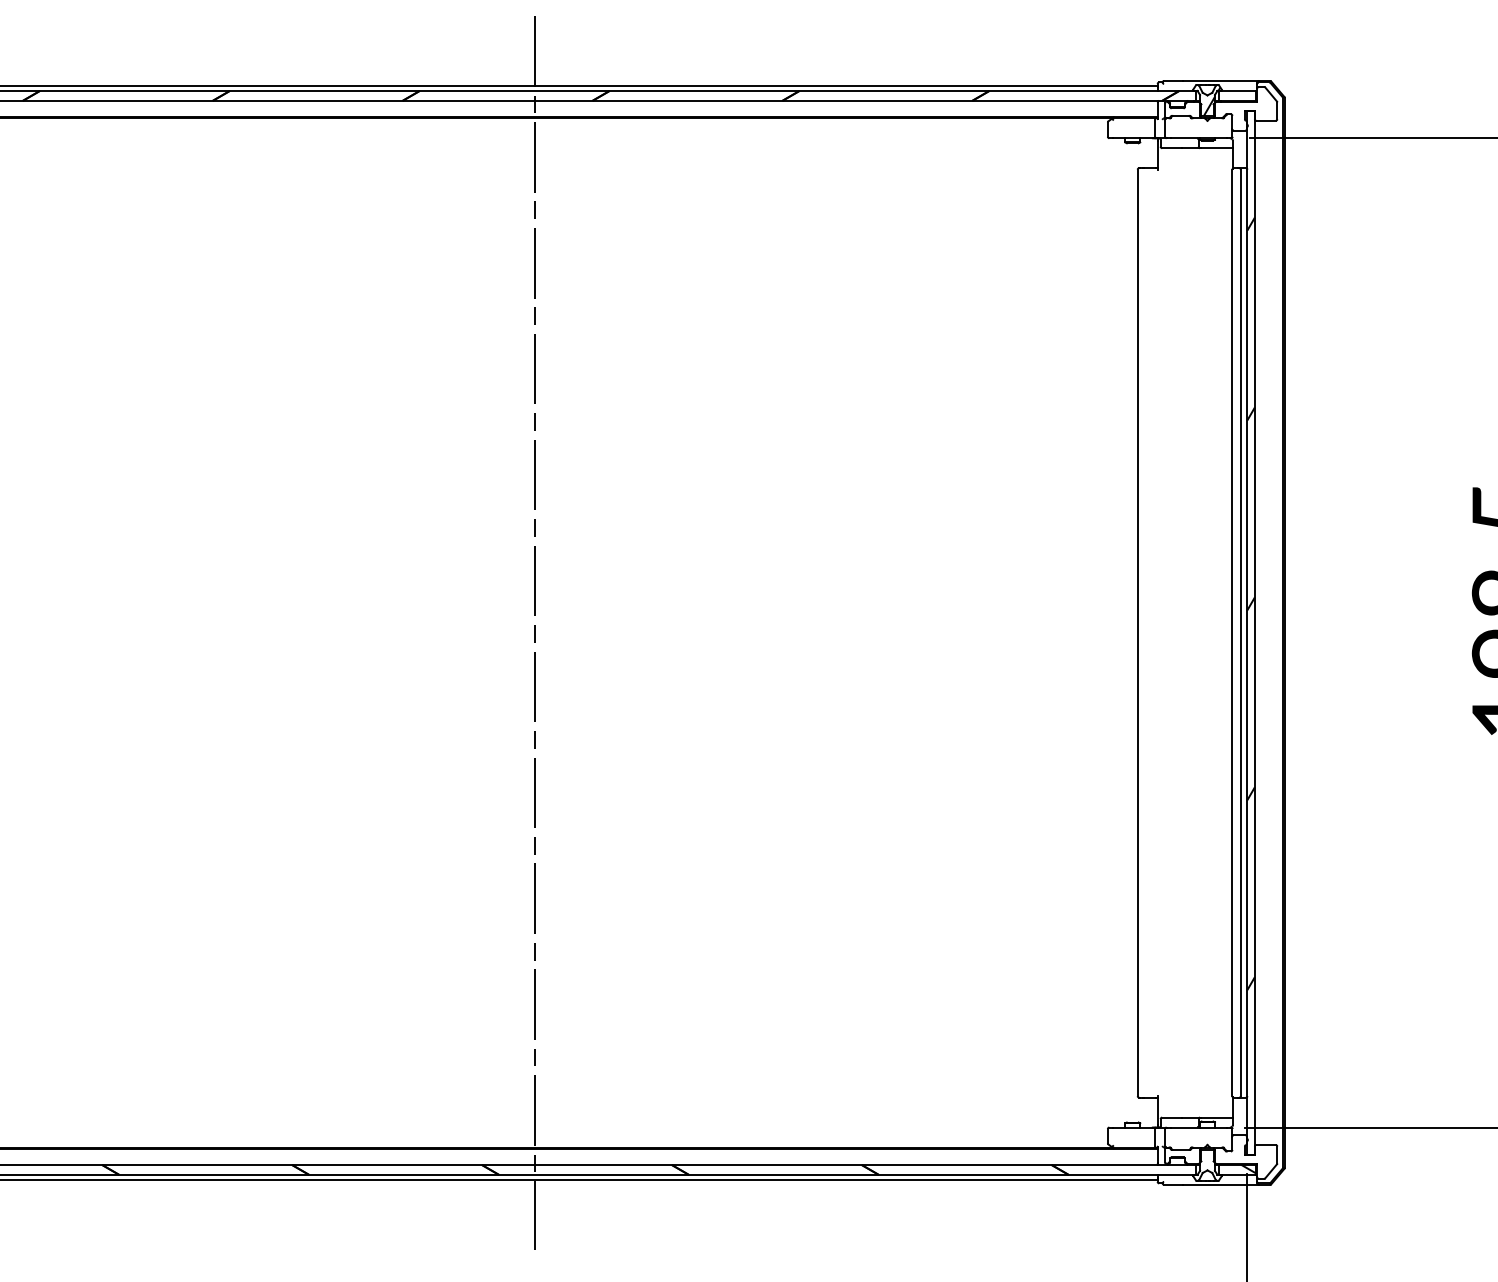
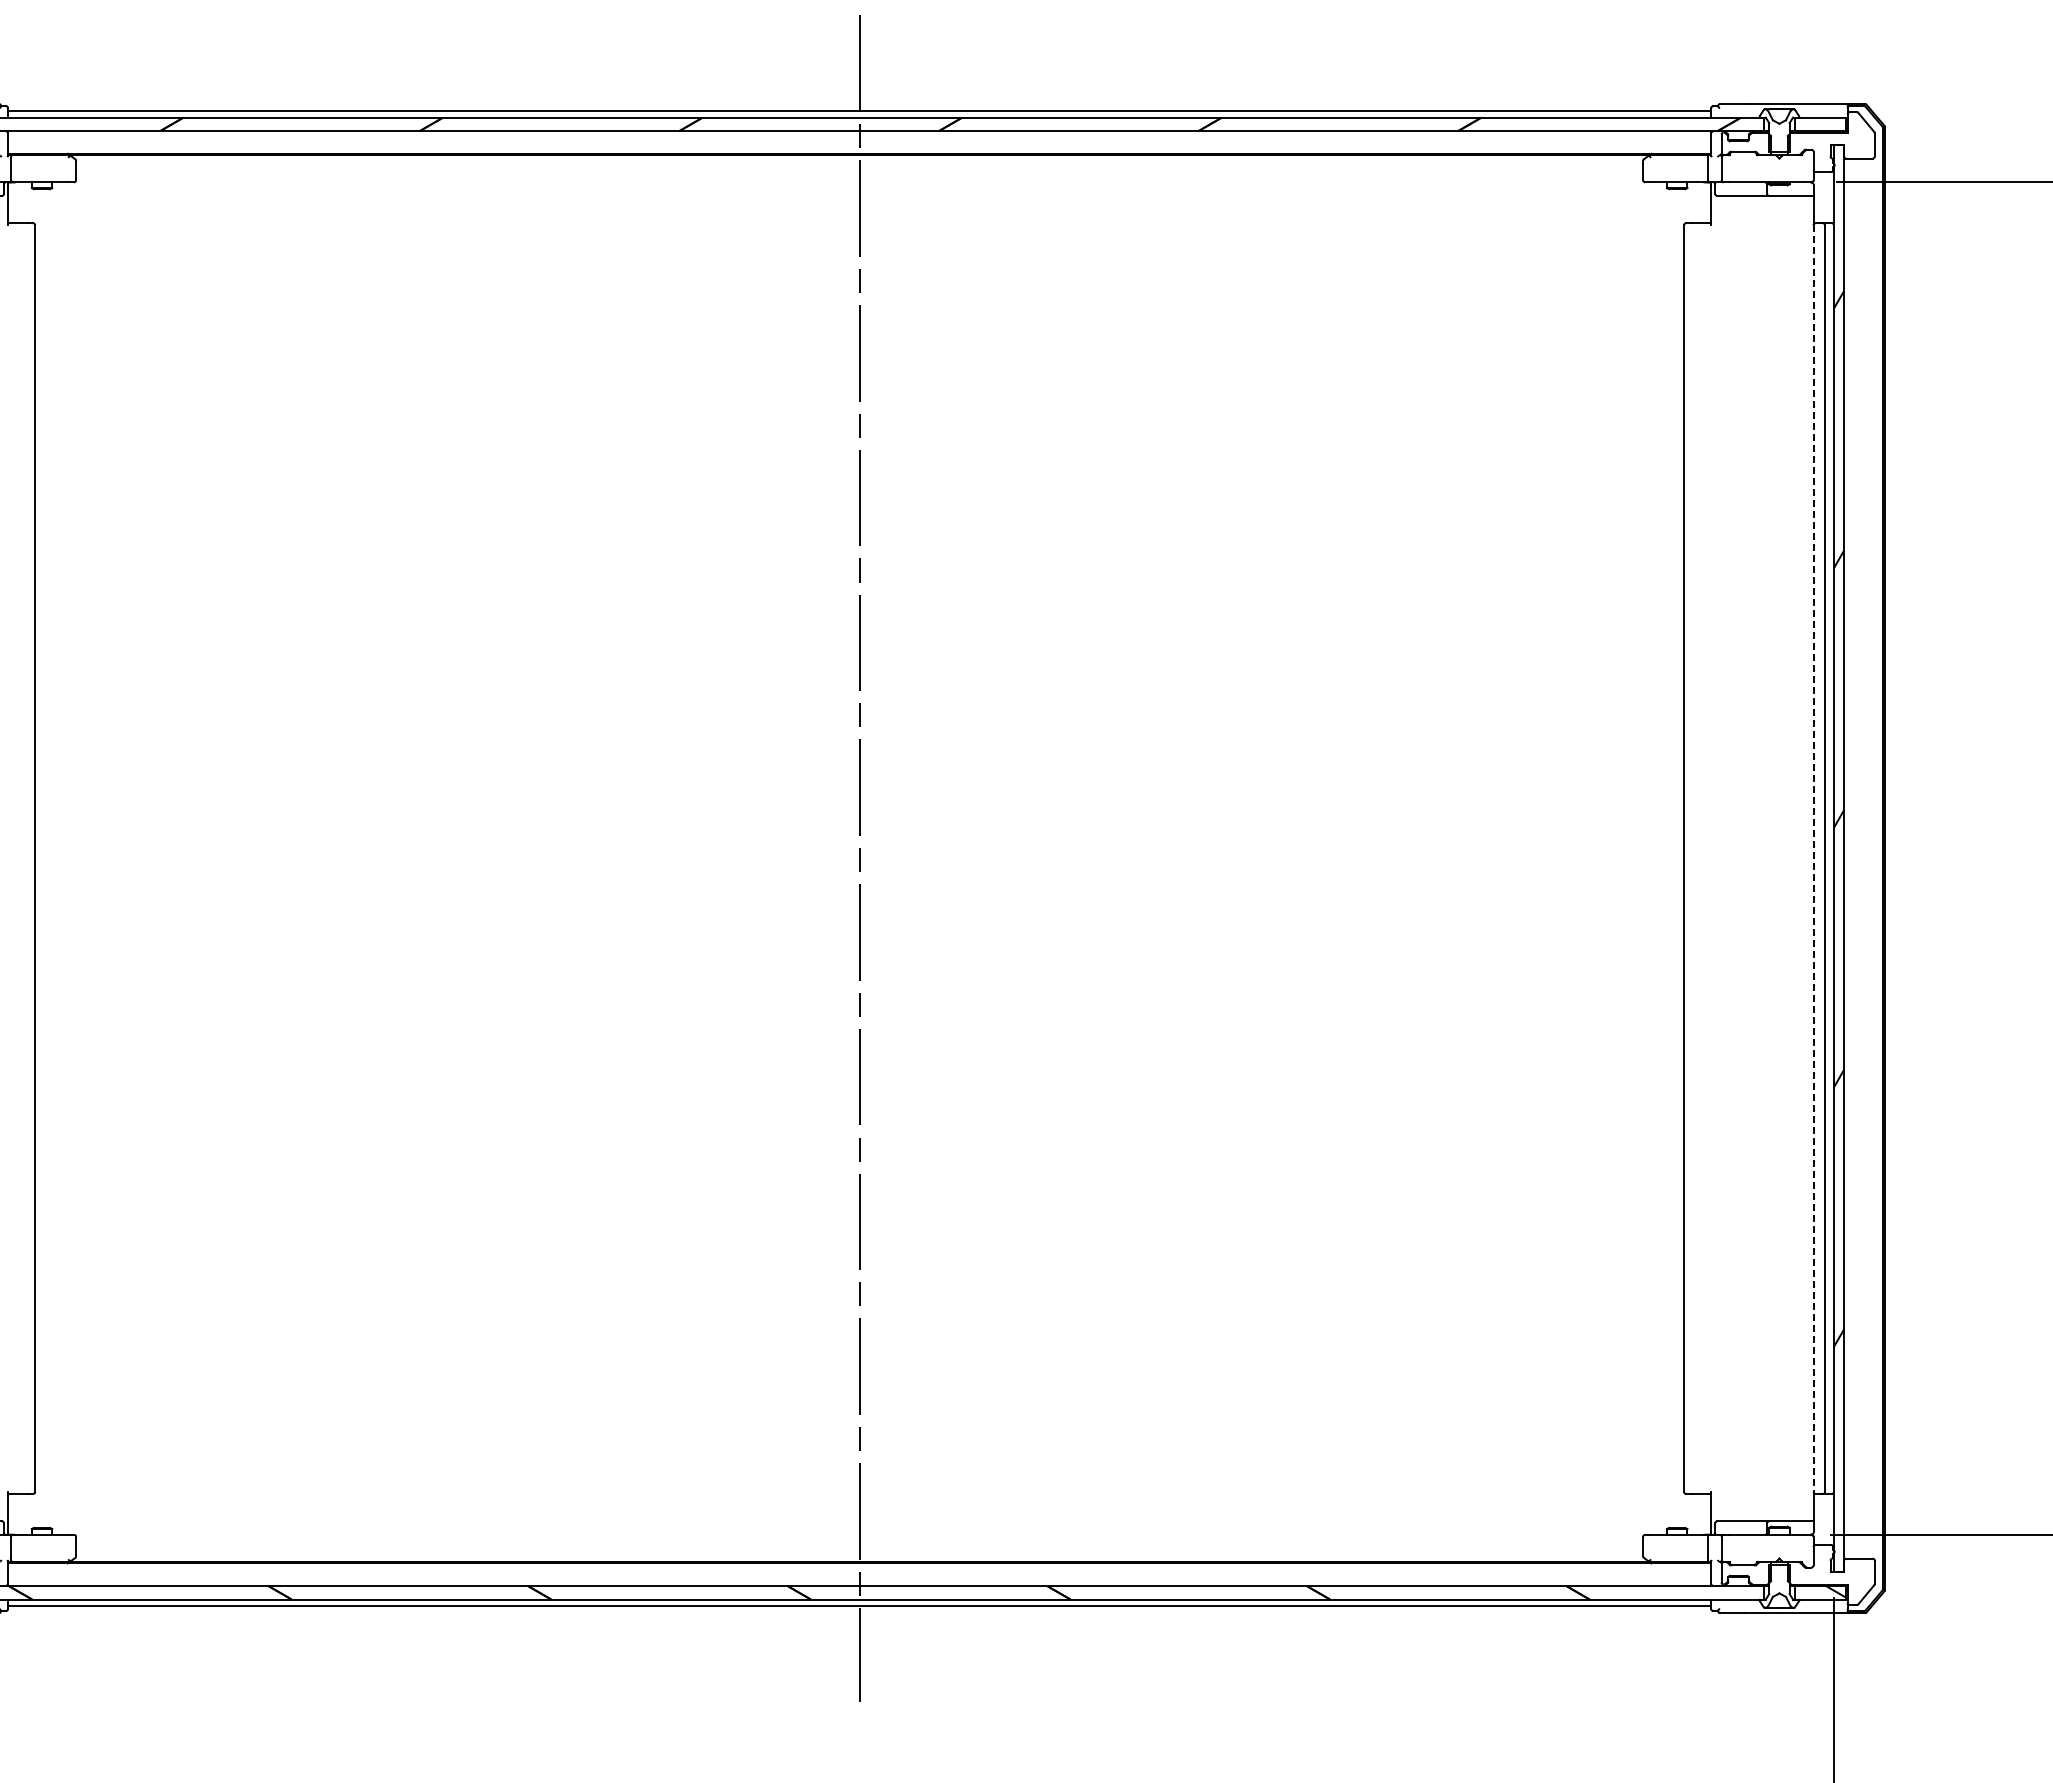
hatch: (1211, 101) -> (1785, 131), removed
line: (1232, 633) -> (1813, 859), solid -> dashed

